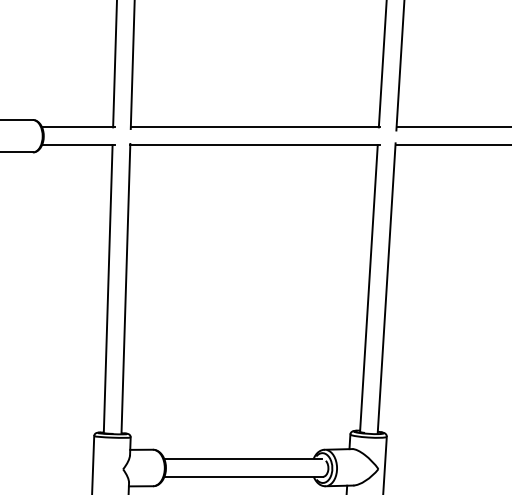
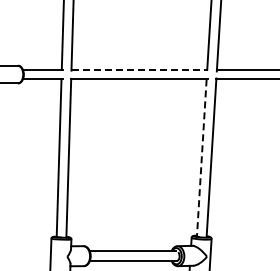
line: (256, 126) -> (140, 69), solid -> dashed
line: (368, 287) -> (201, 157), solid -> dashed

